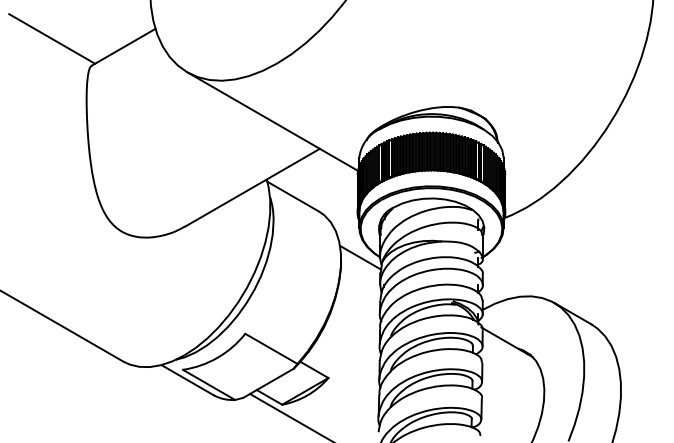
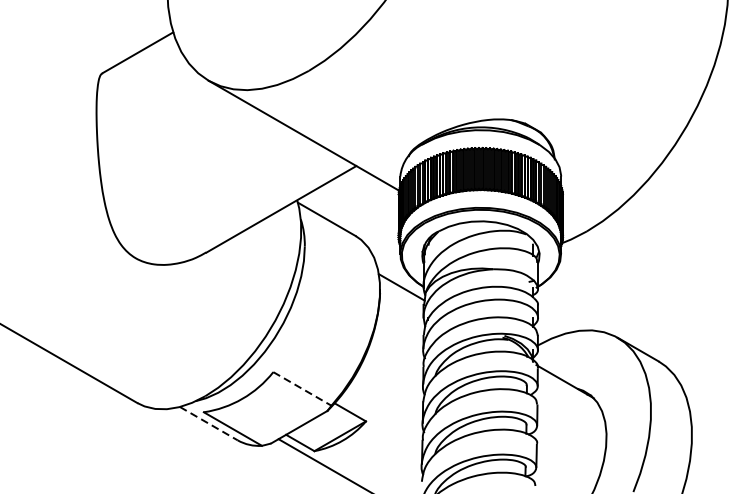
line: (52, 38) -> (58, 43), removed
line: (271, 349) -> (302, 389), solid -> dashed
line: (187, 380) -> (208, 424), solid -> dashed

